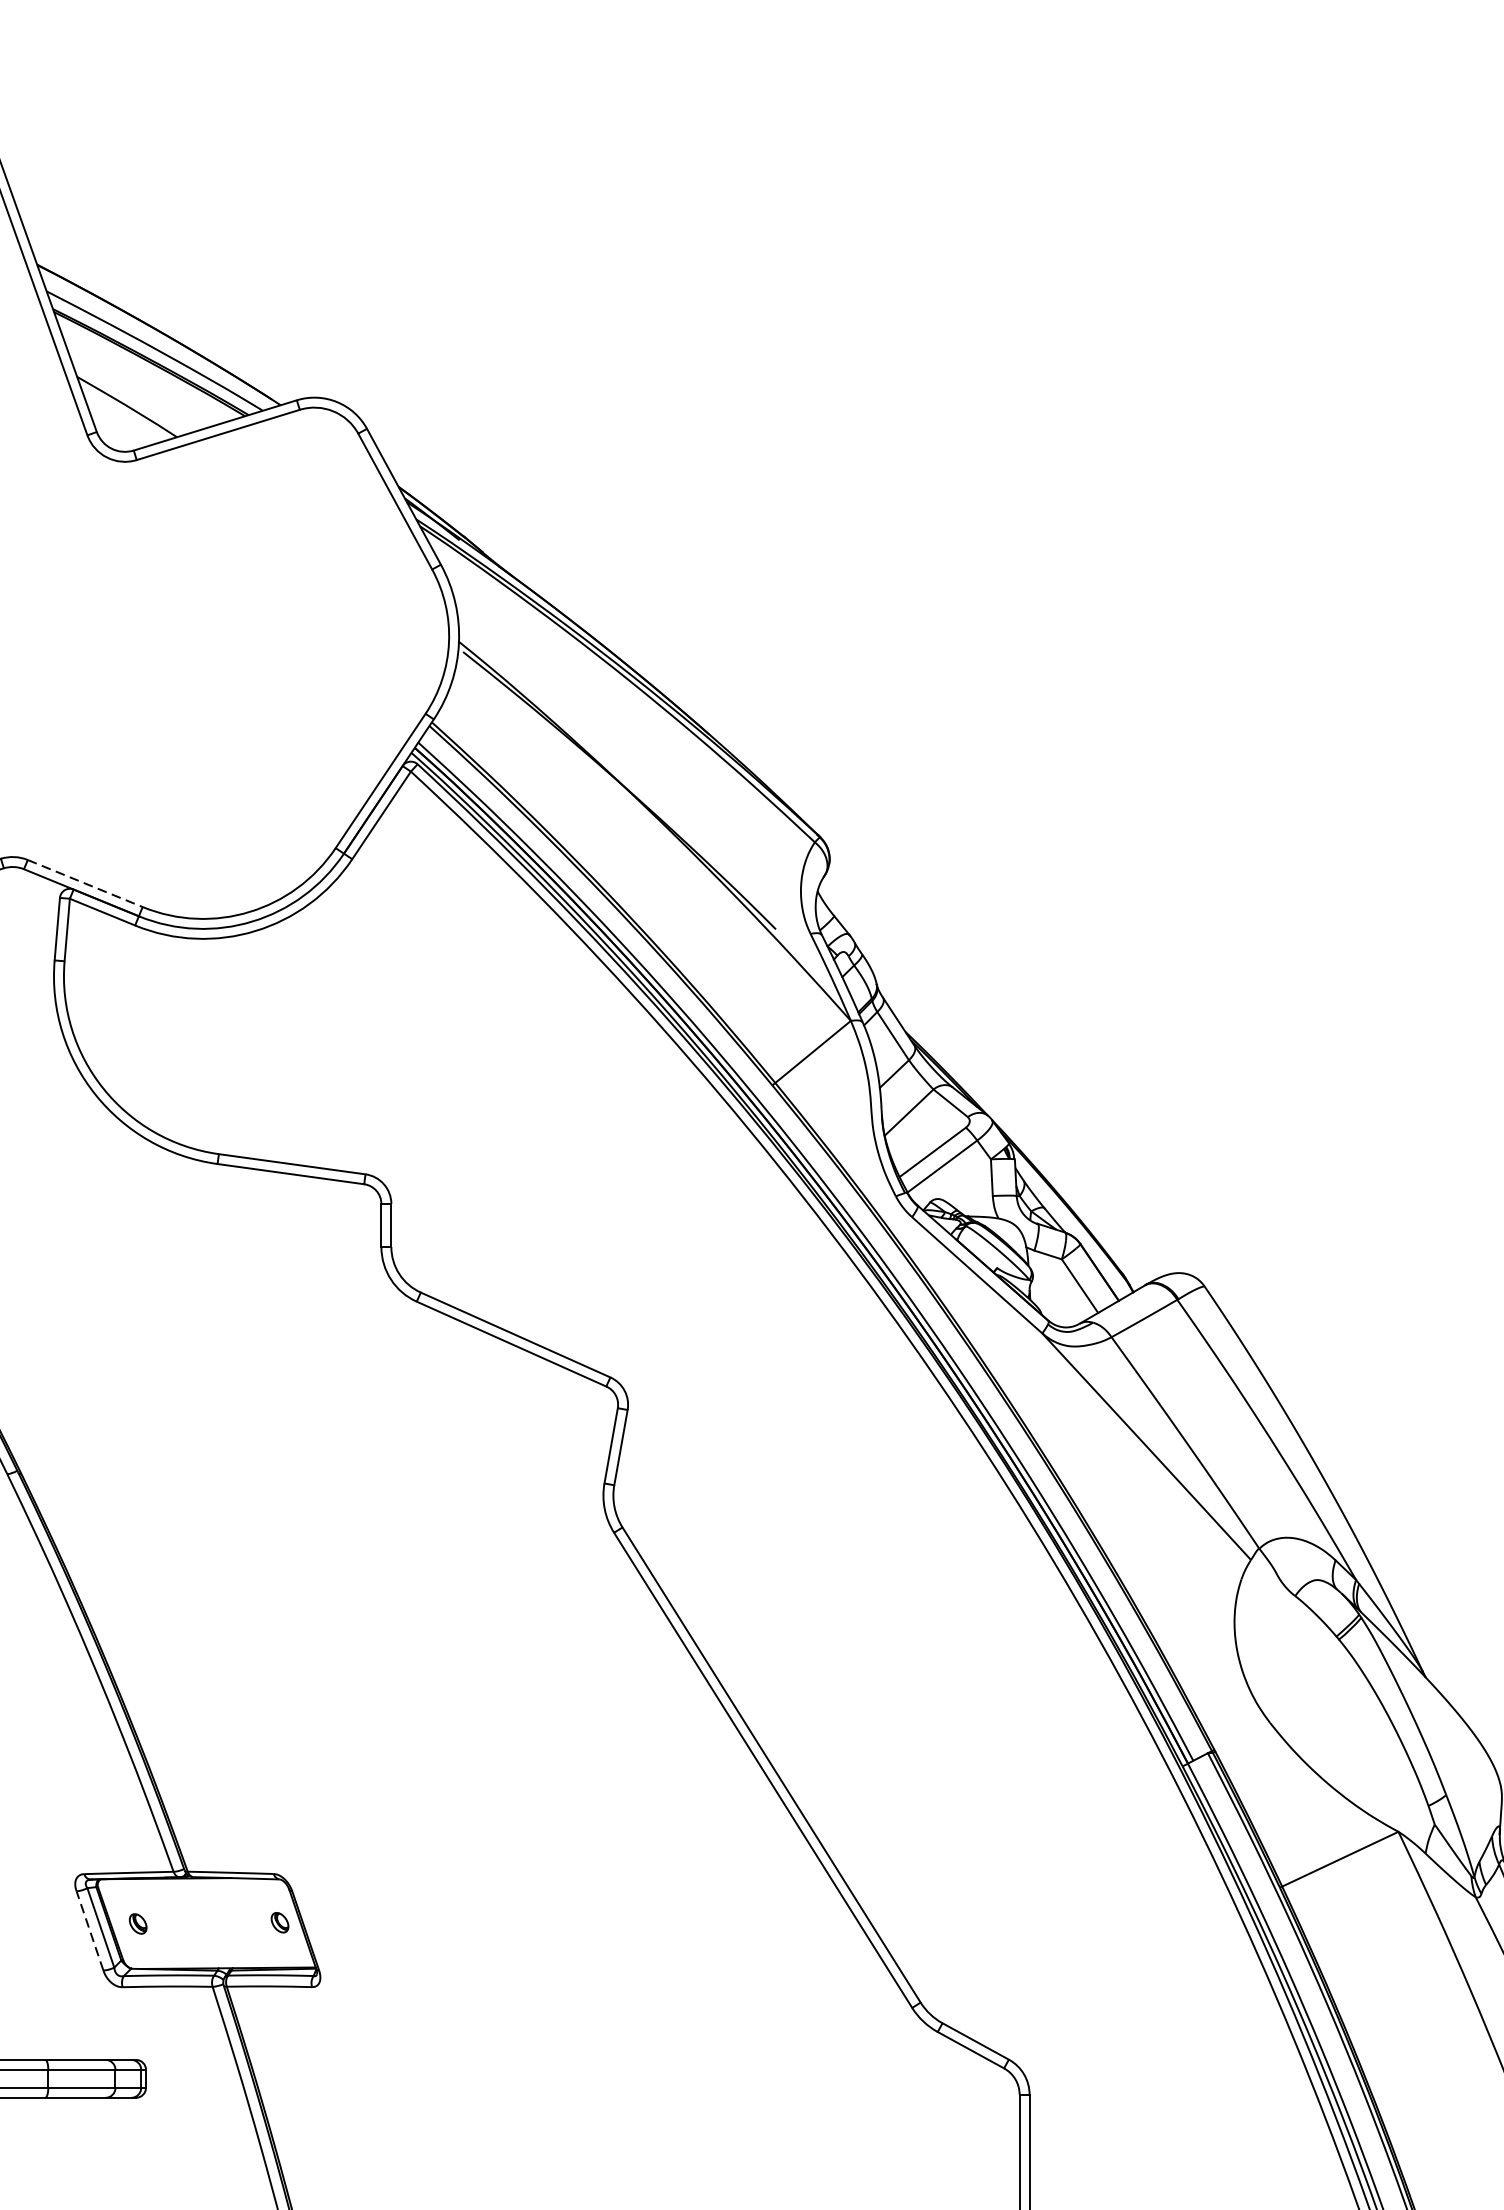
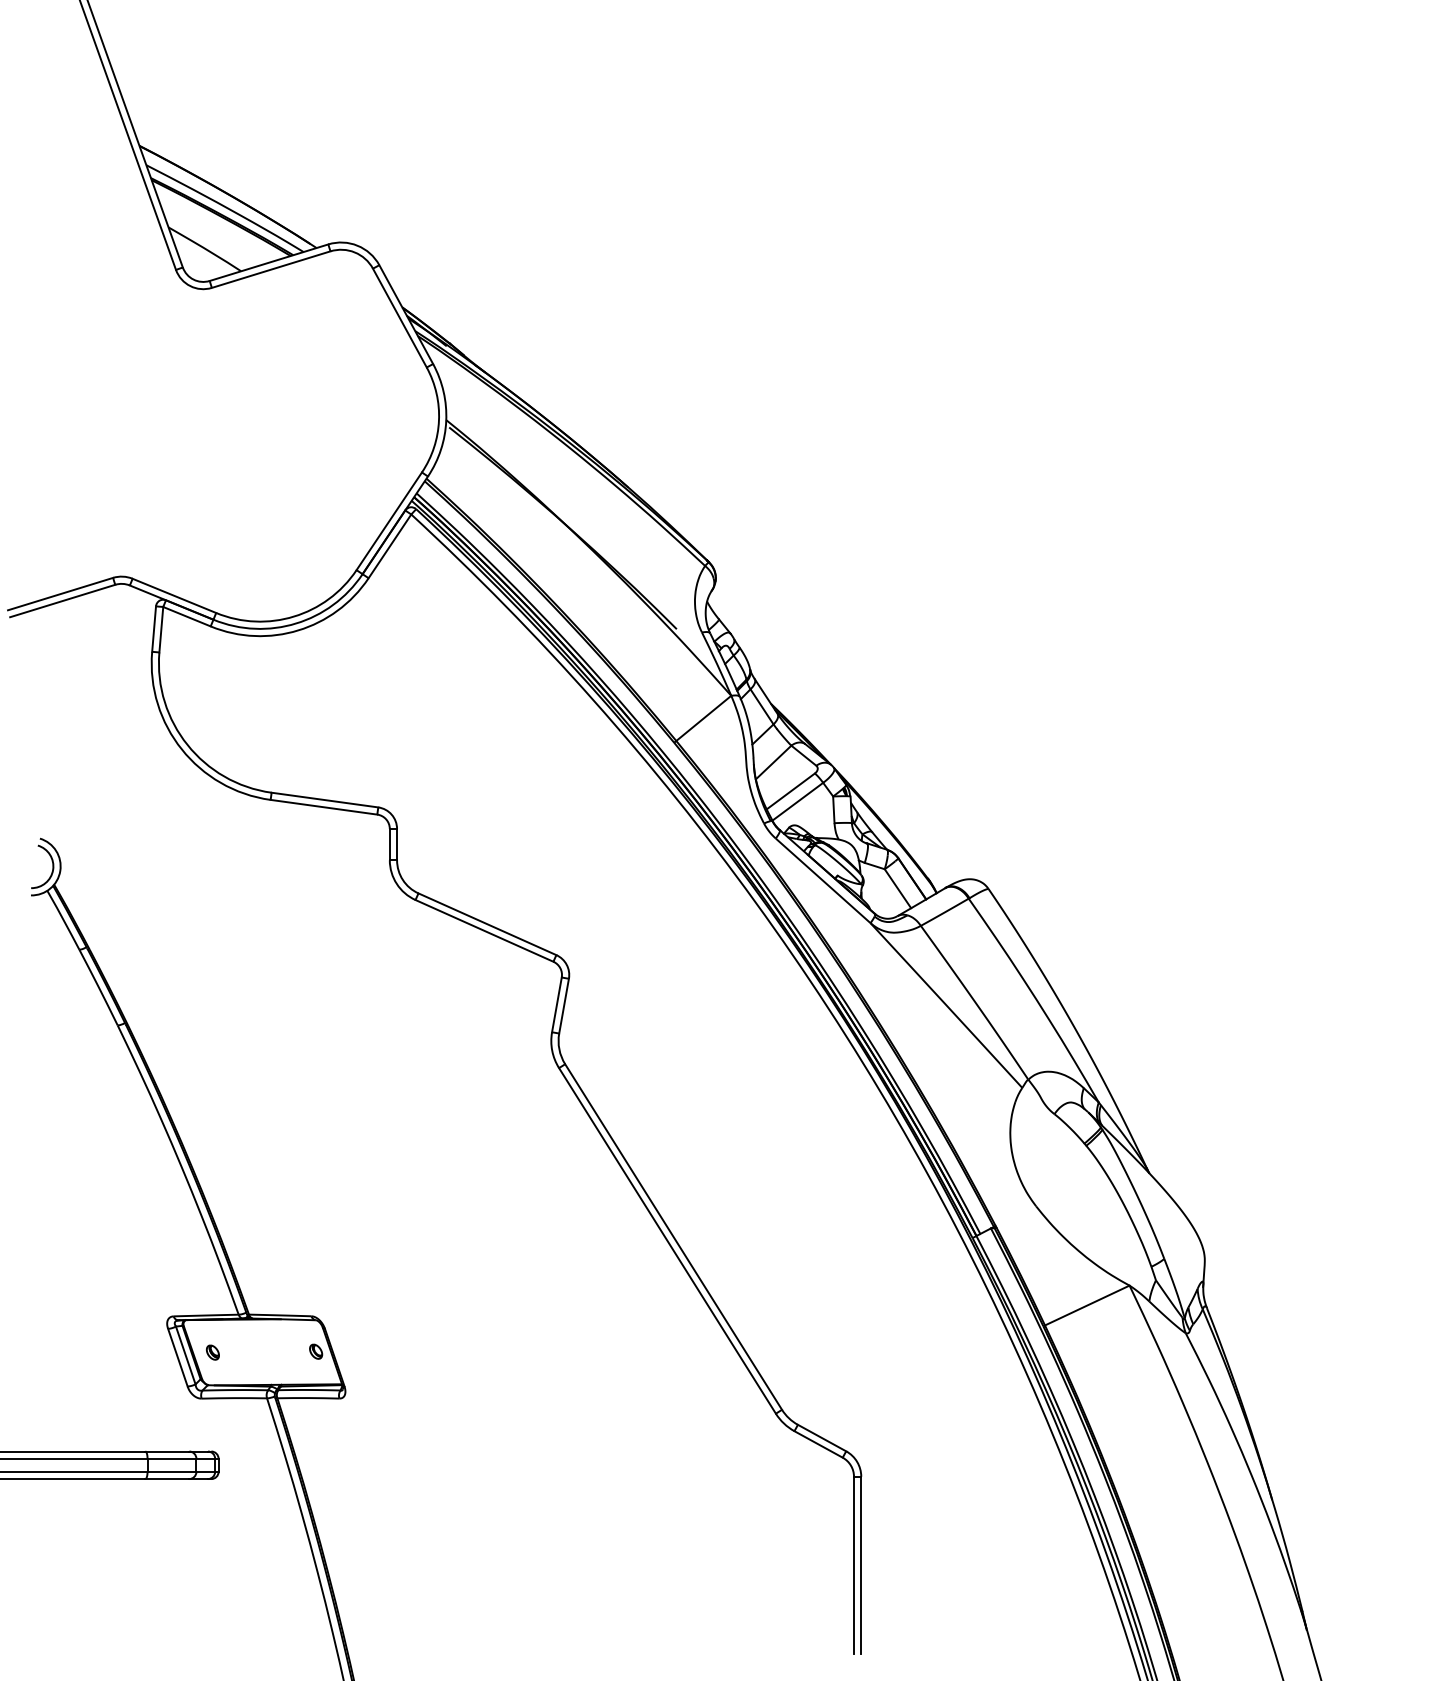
line: (85, 884) -> (174, 596), dashed -> solid
line: (89, 1930) -> (177, 1357), dashed -> solid

